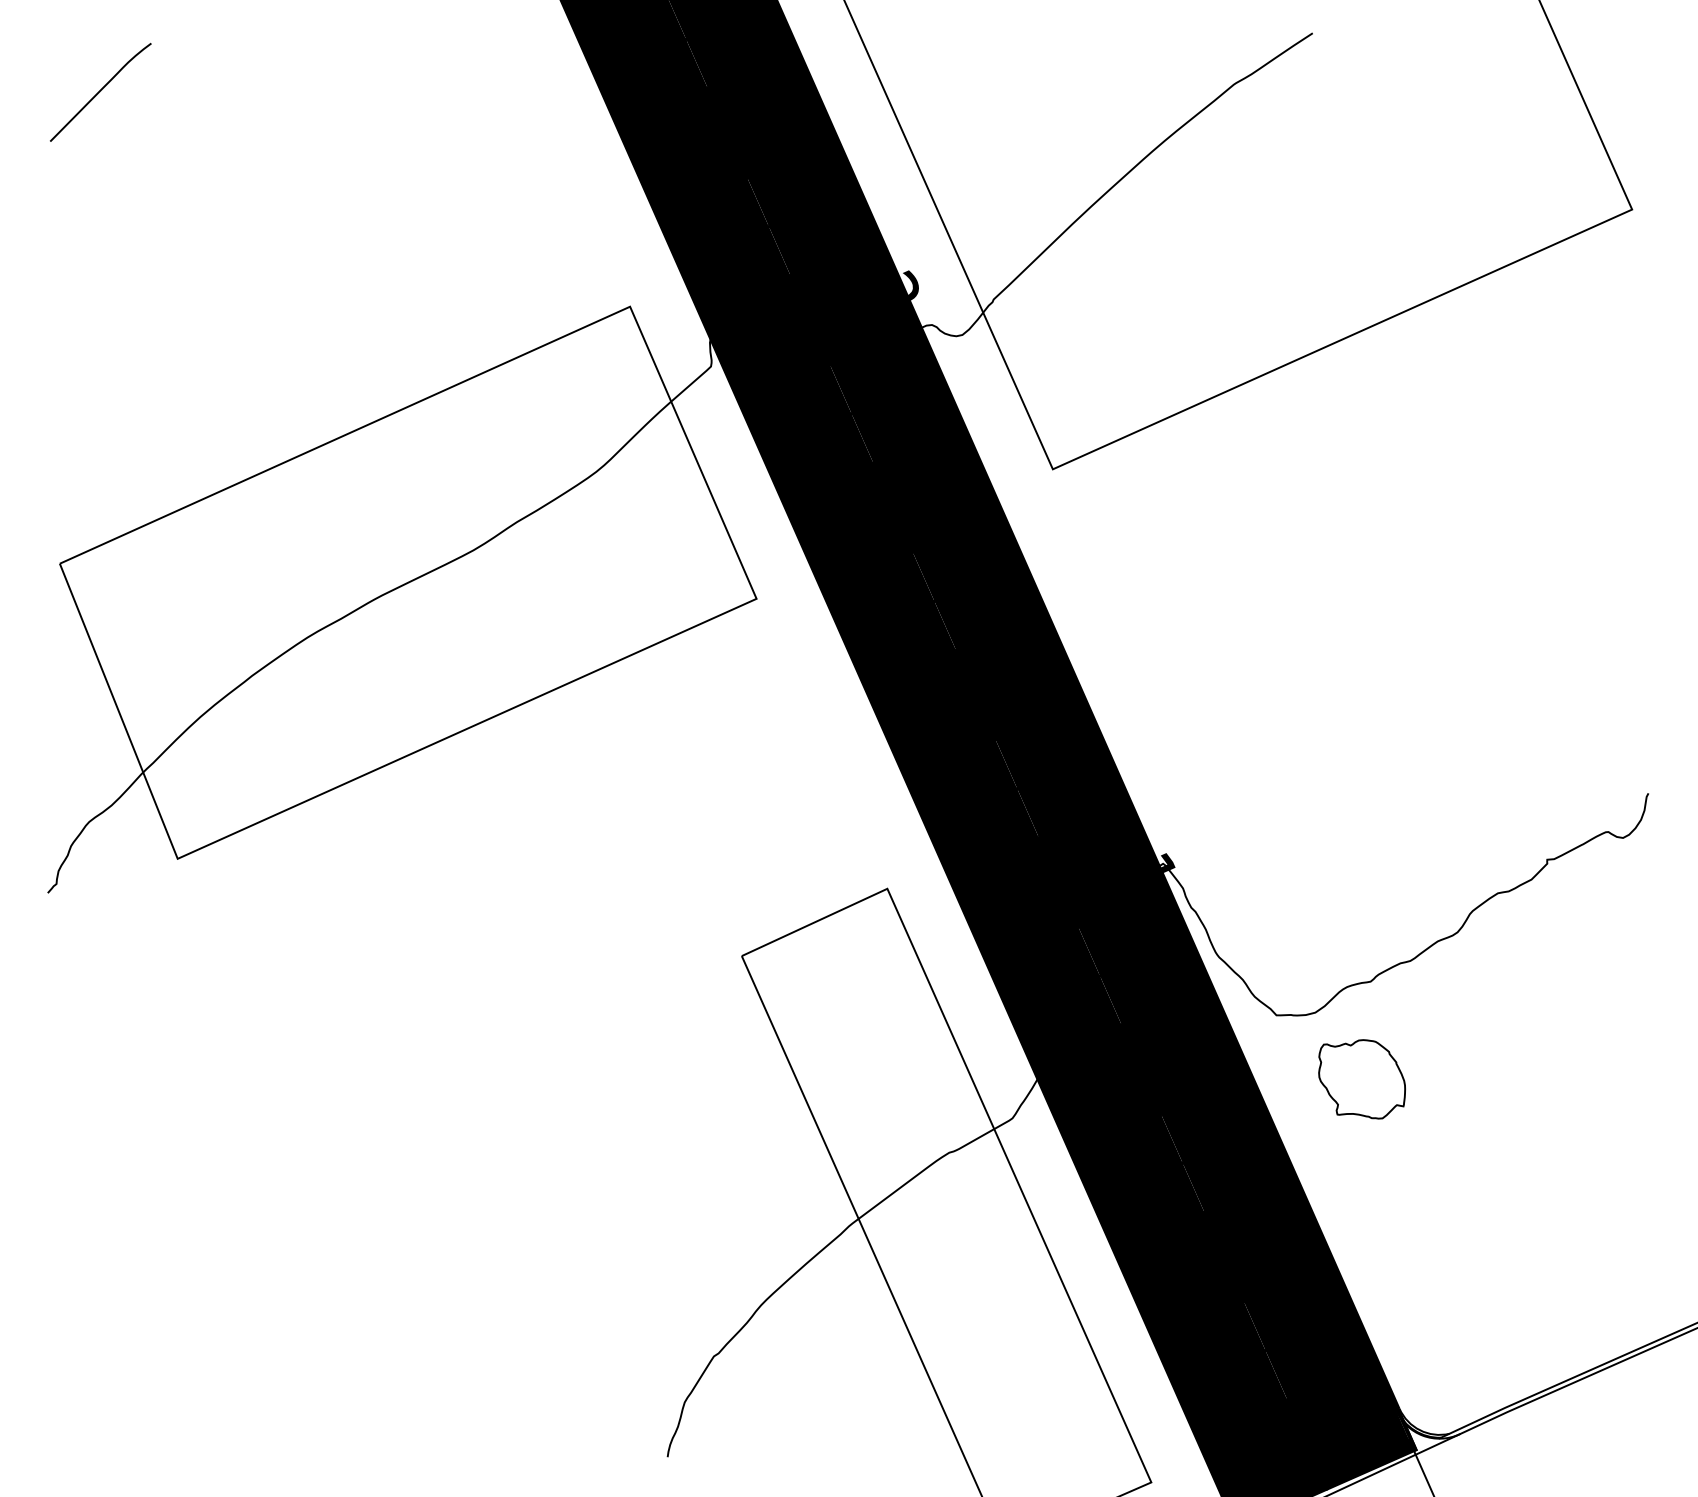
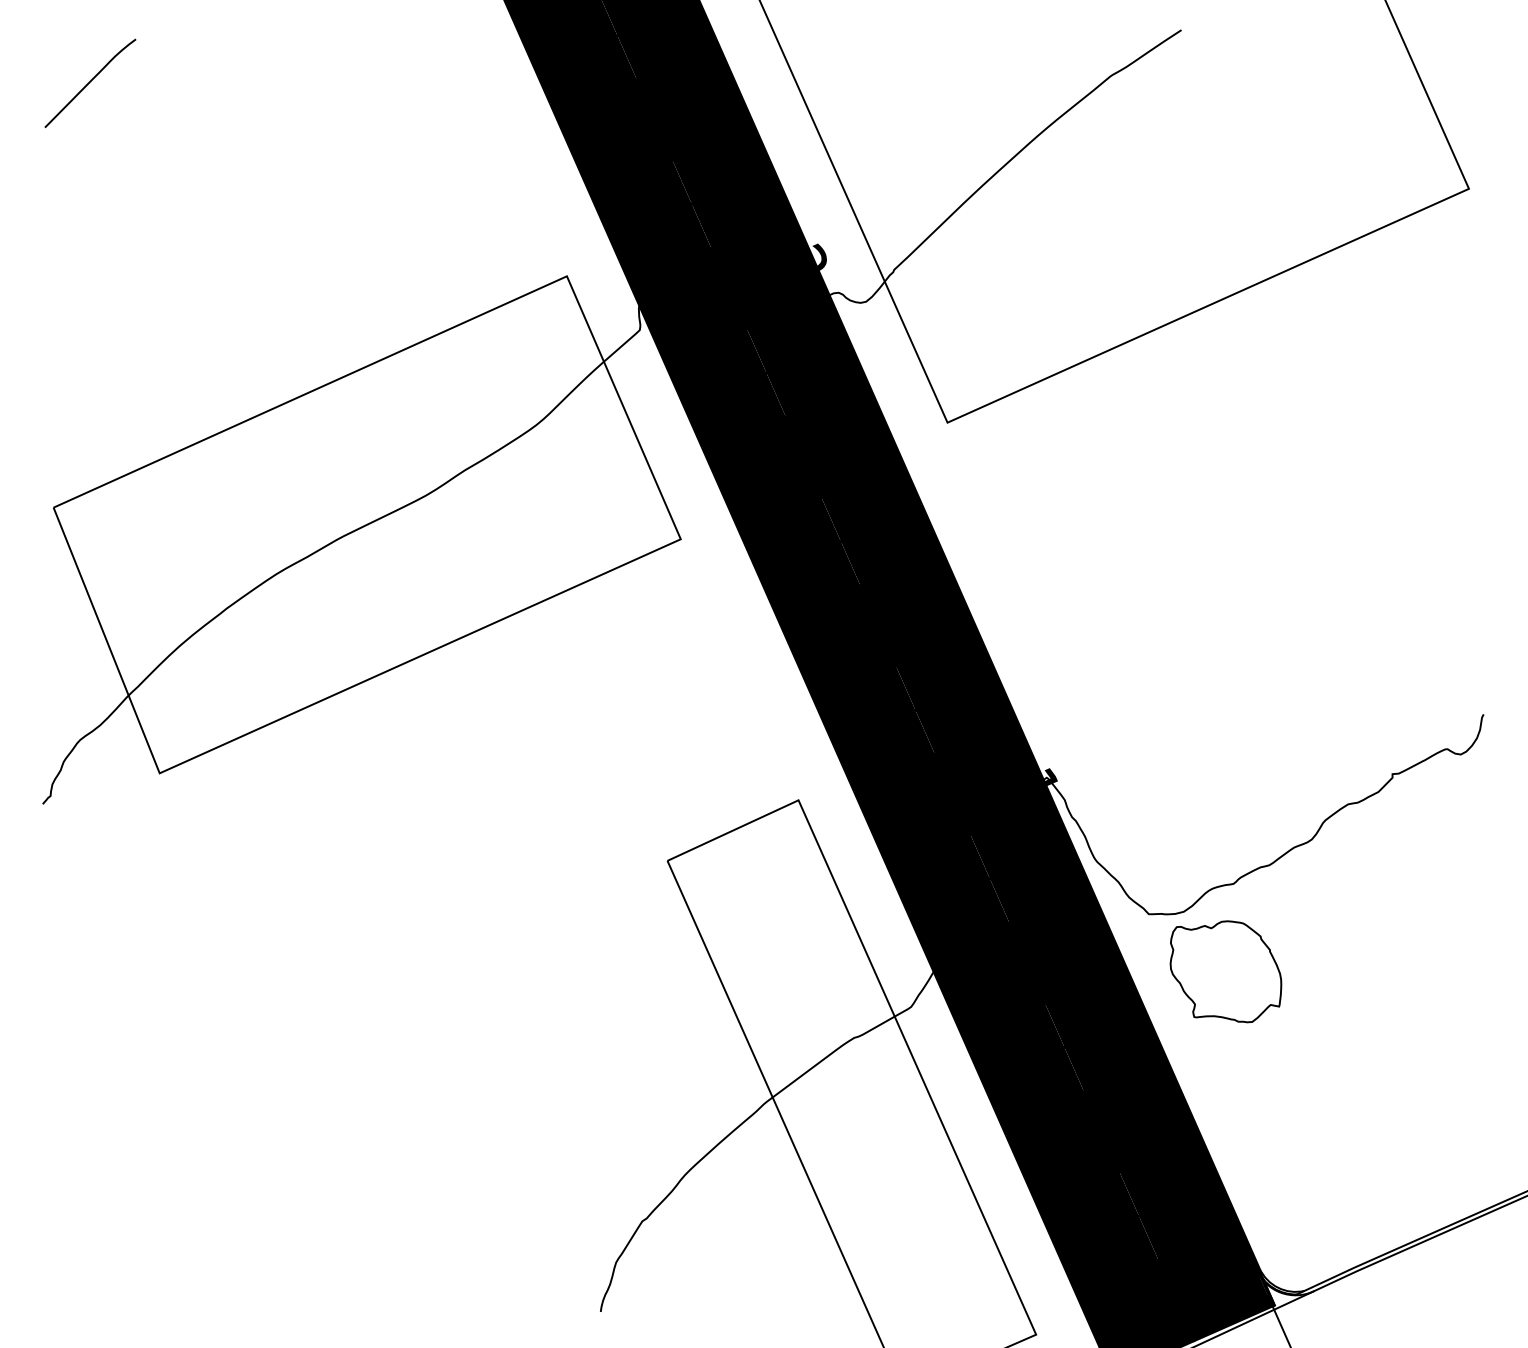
part: (1361, 1079) -> (1225, 971), size x1.43

